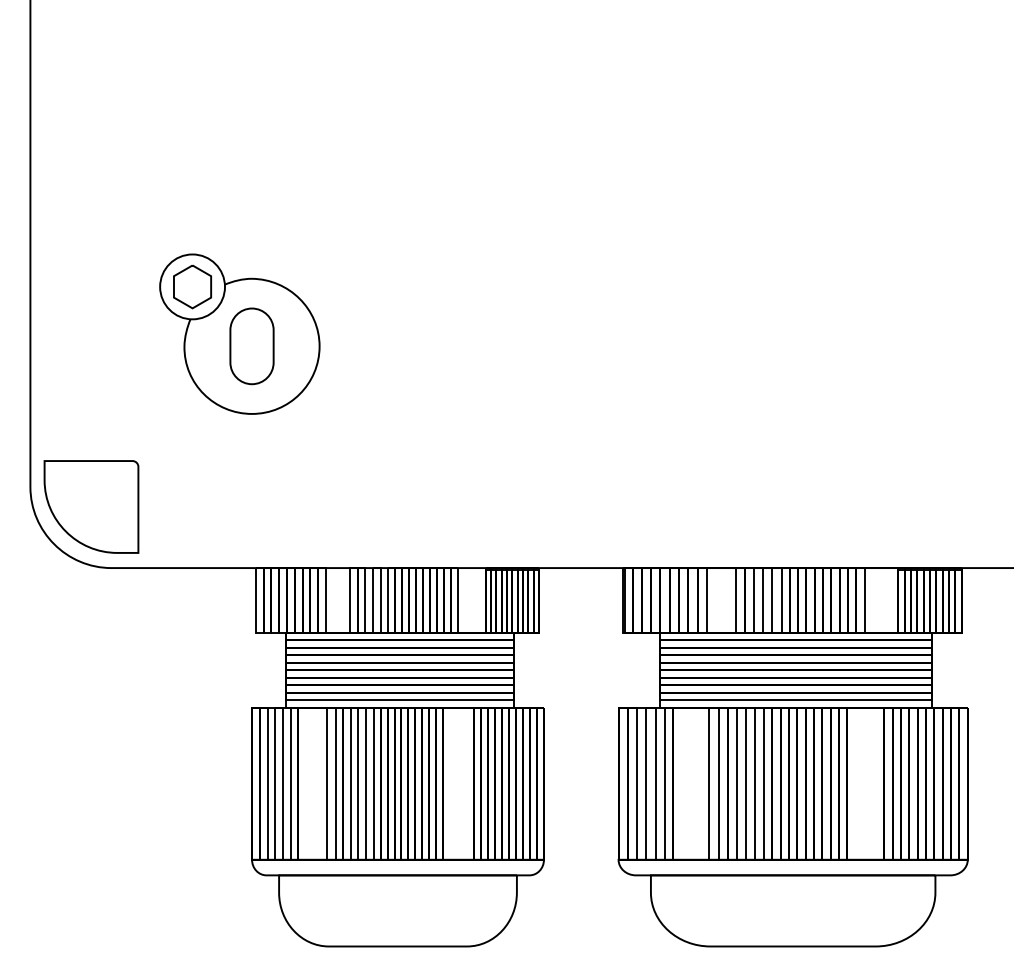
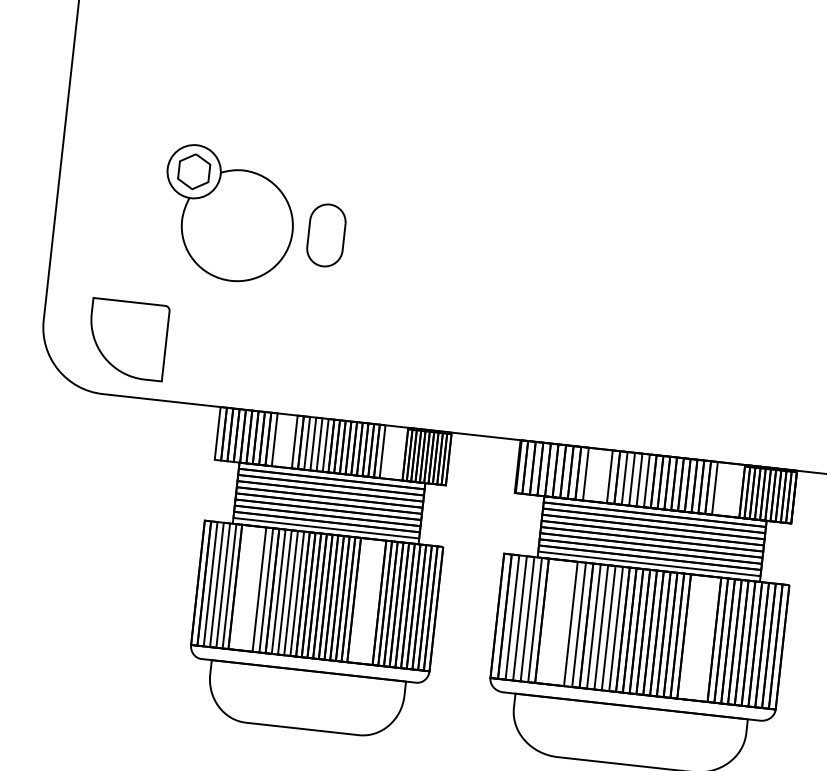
part: (251, 346) -> (325, 235), moved
part: (91, 506) -> (127, 339), moved

